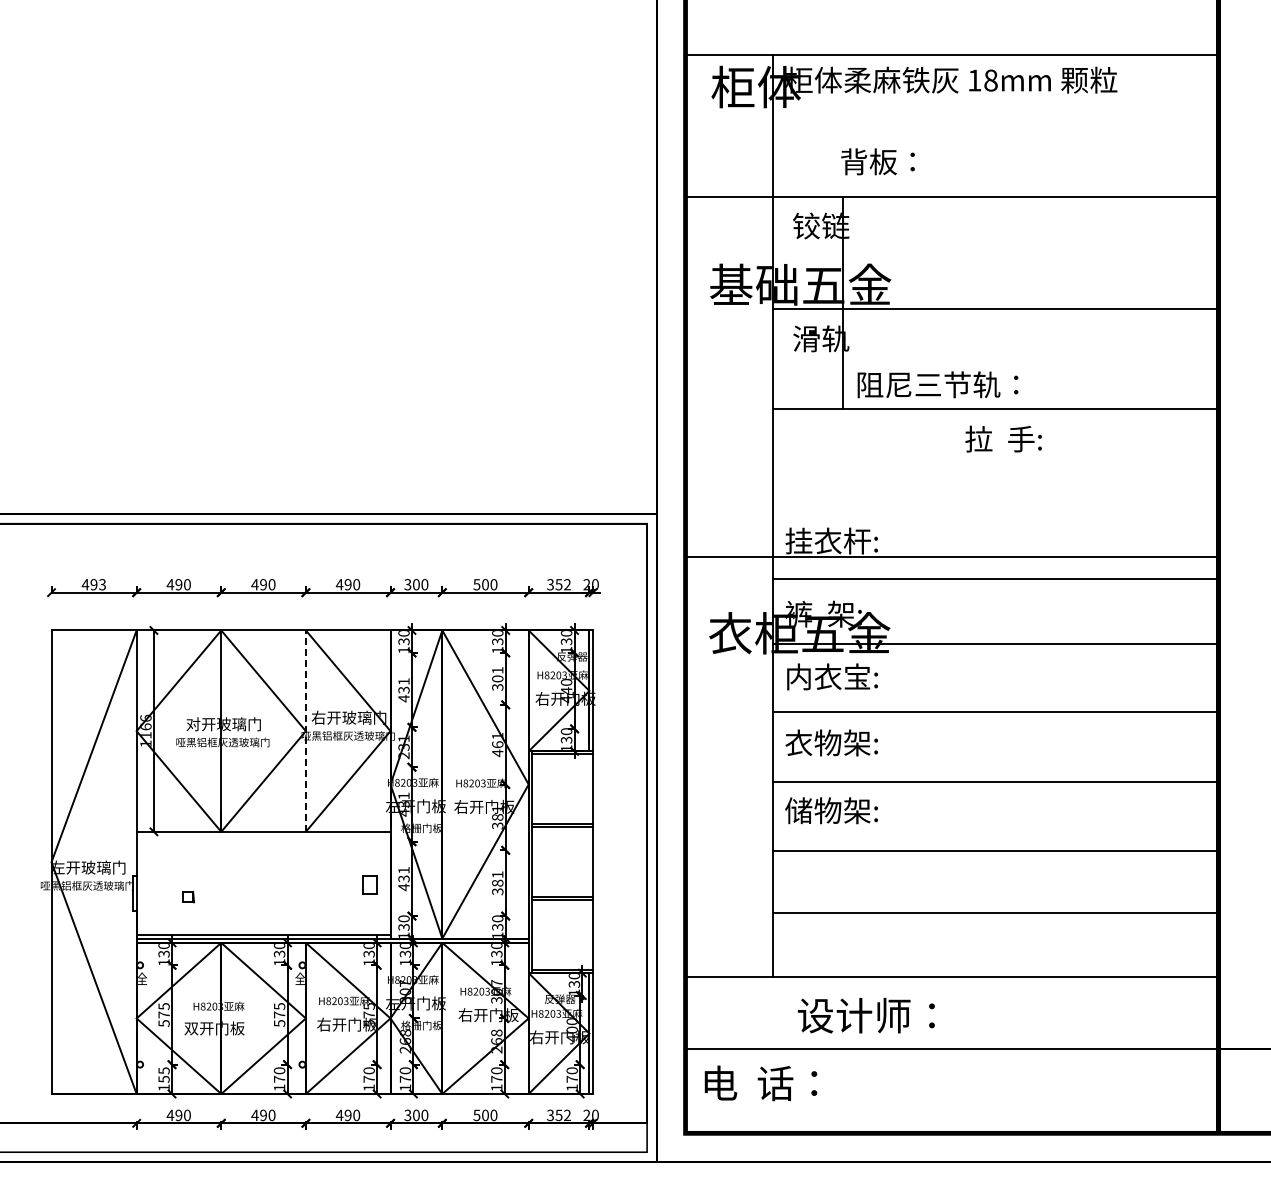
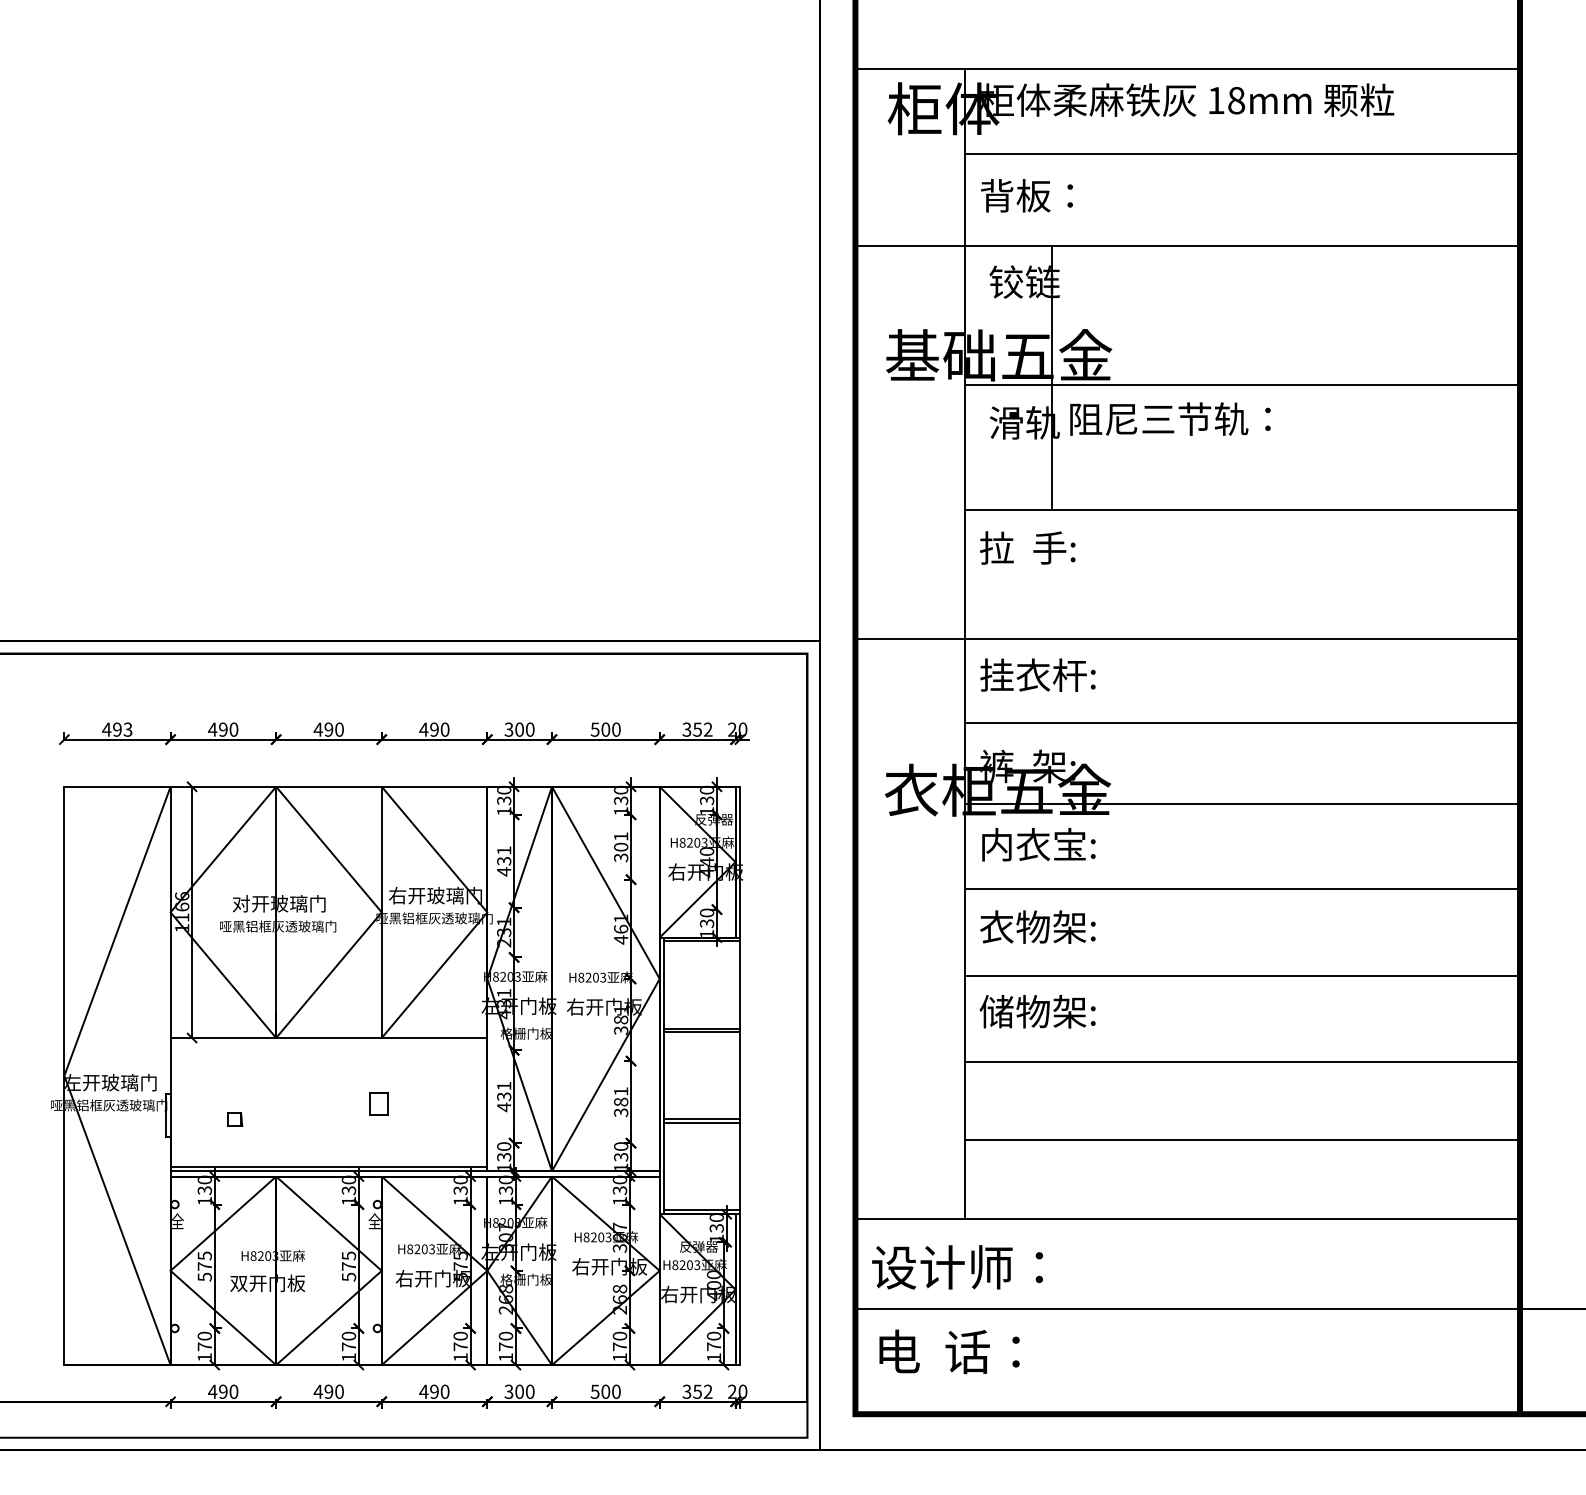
line: (995, 123) -> (1242, 154), added
text: (877, 161) -> (1026, 195), moved
text: (937, 384) -> (1169, 418), moved
text: (1003, 438) -> (1027, 547), moved
line: (951, 557) -> (1187, 639), moved
line: (305, 731) -> (381, 912), dashed -> solid
part: (369, 884) -> (378, 1103), moved
text: (865, 1015) -> (956, 1267), moved
text: (163, 1074) -> (204, 1340), 155 -> 170

